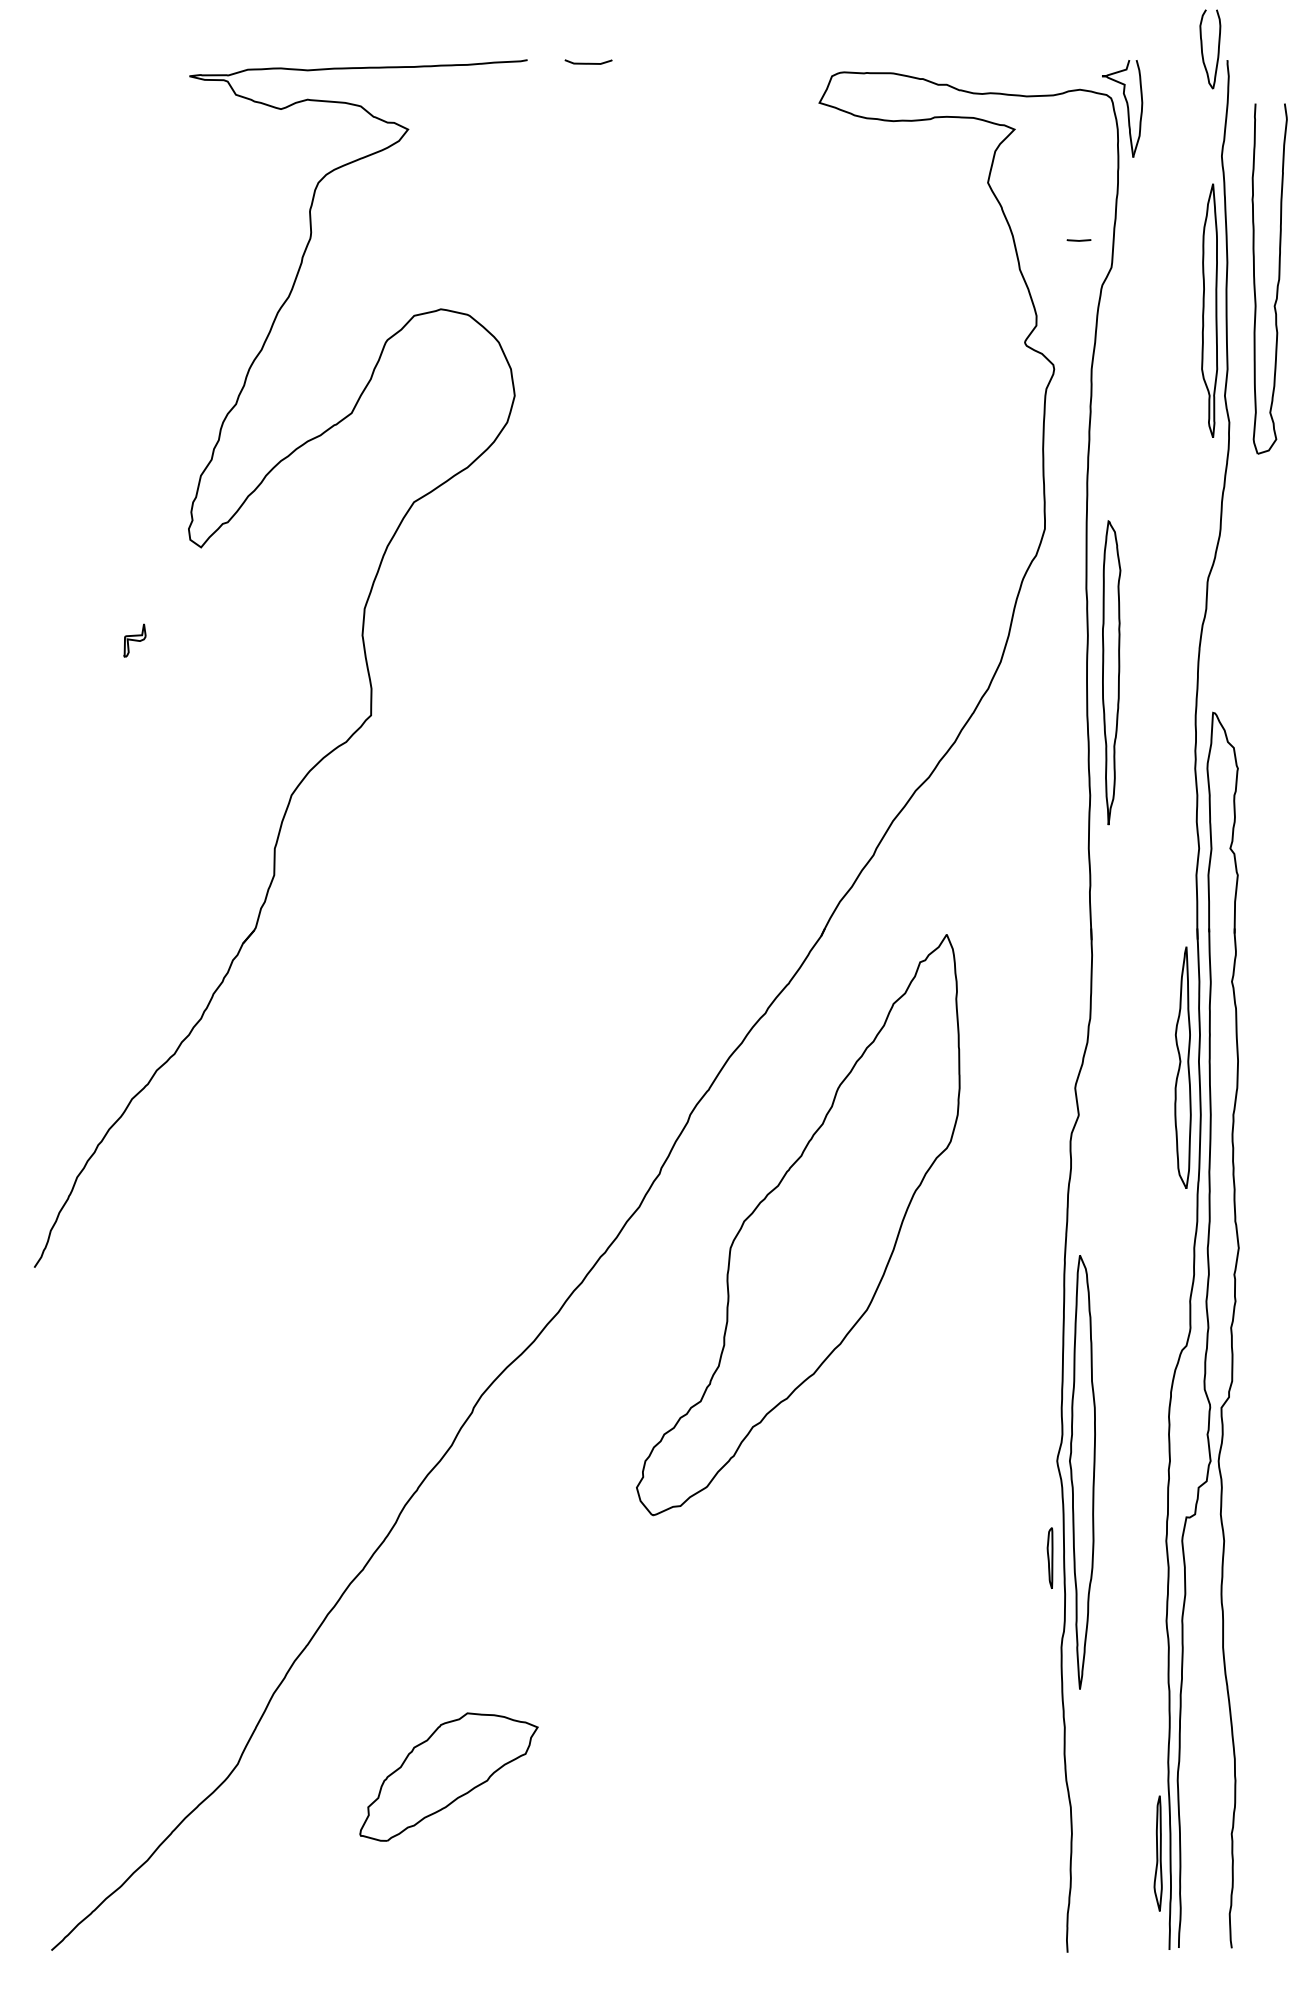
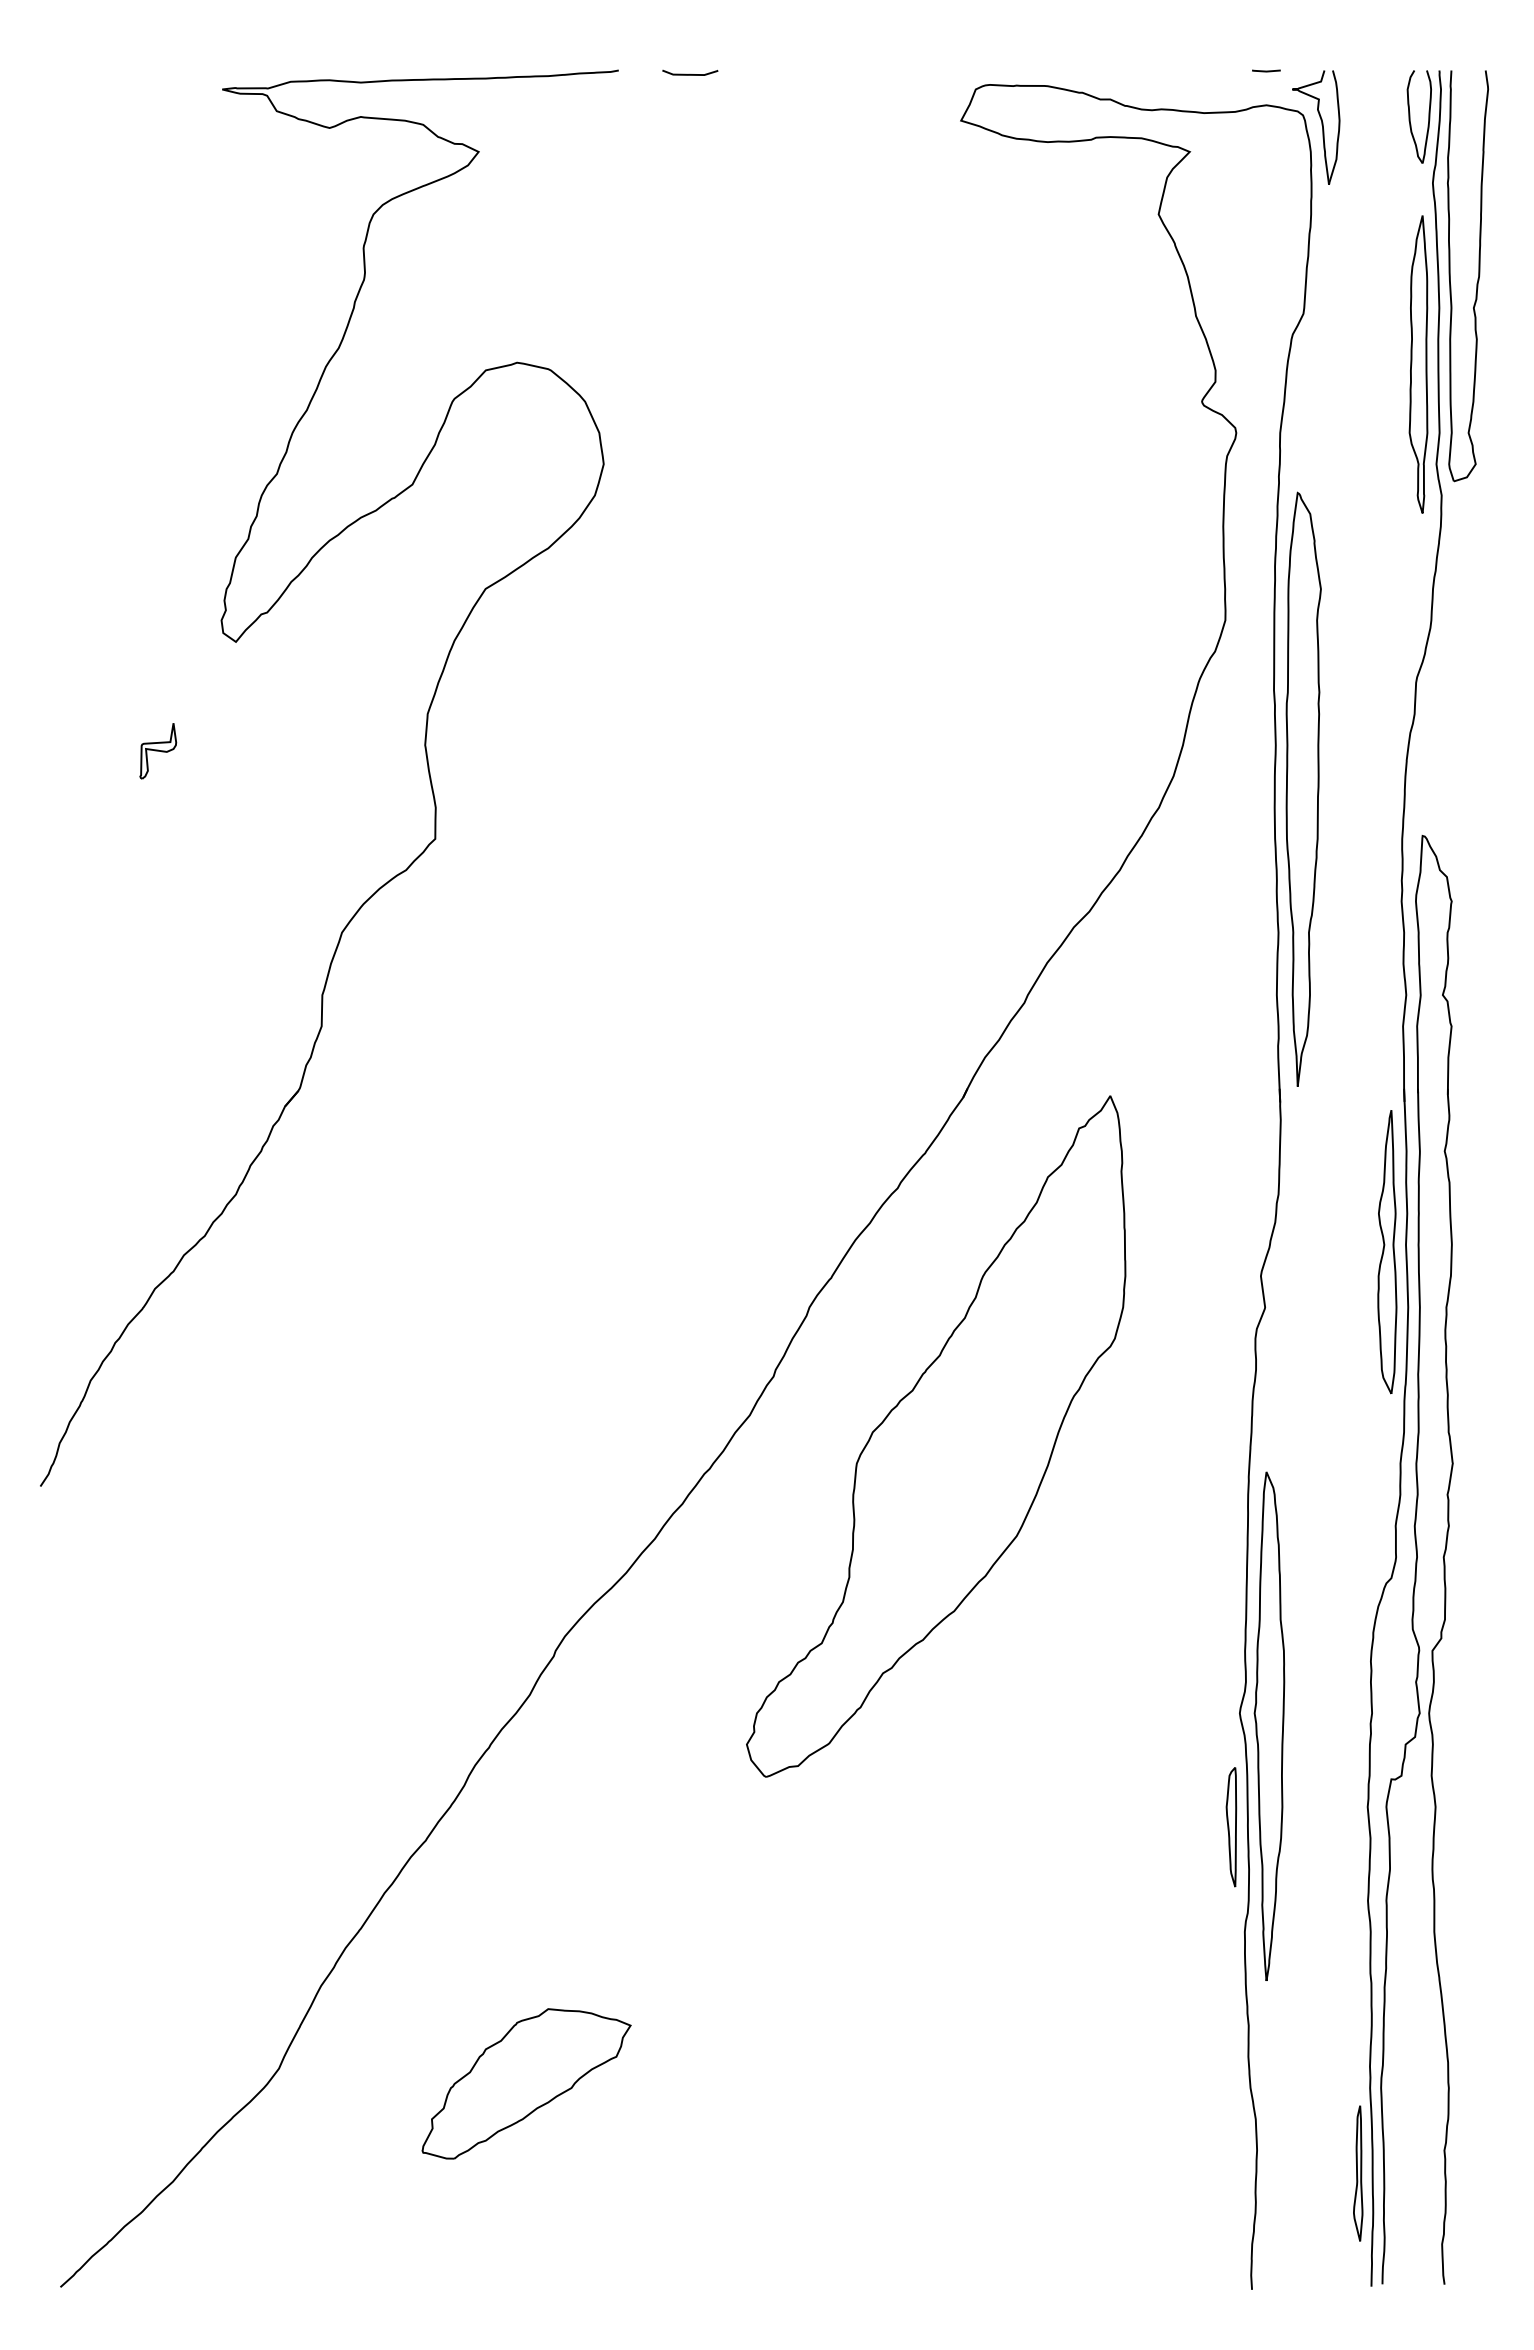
part: (1202, 48) -> (1410, 116), moved
line: (1079, 240) -> (1266, 70), moved
part: (1277, 280) -> (1477, 278), moved
part: (135, 640) -> (158, 751), size x1.43
part: (1111, 672) -> (1303, 788), size x1.67
part: (1050, 1558) -> (1231, 1827), size x1.67

